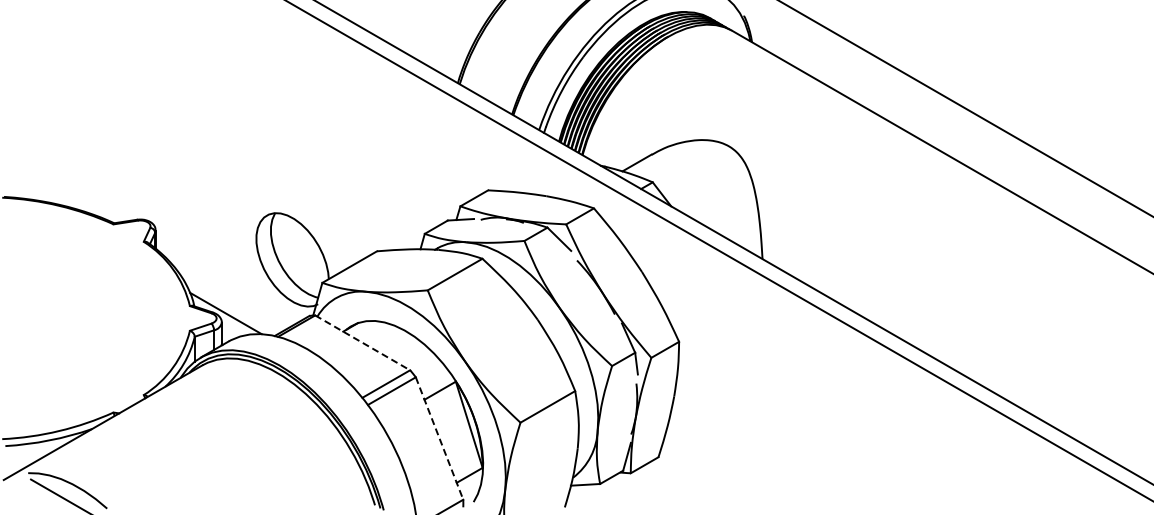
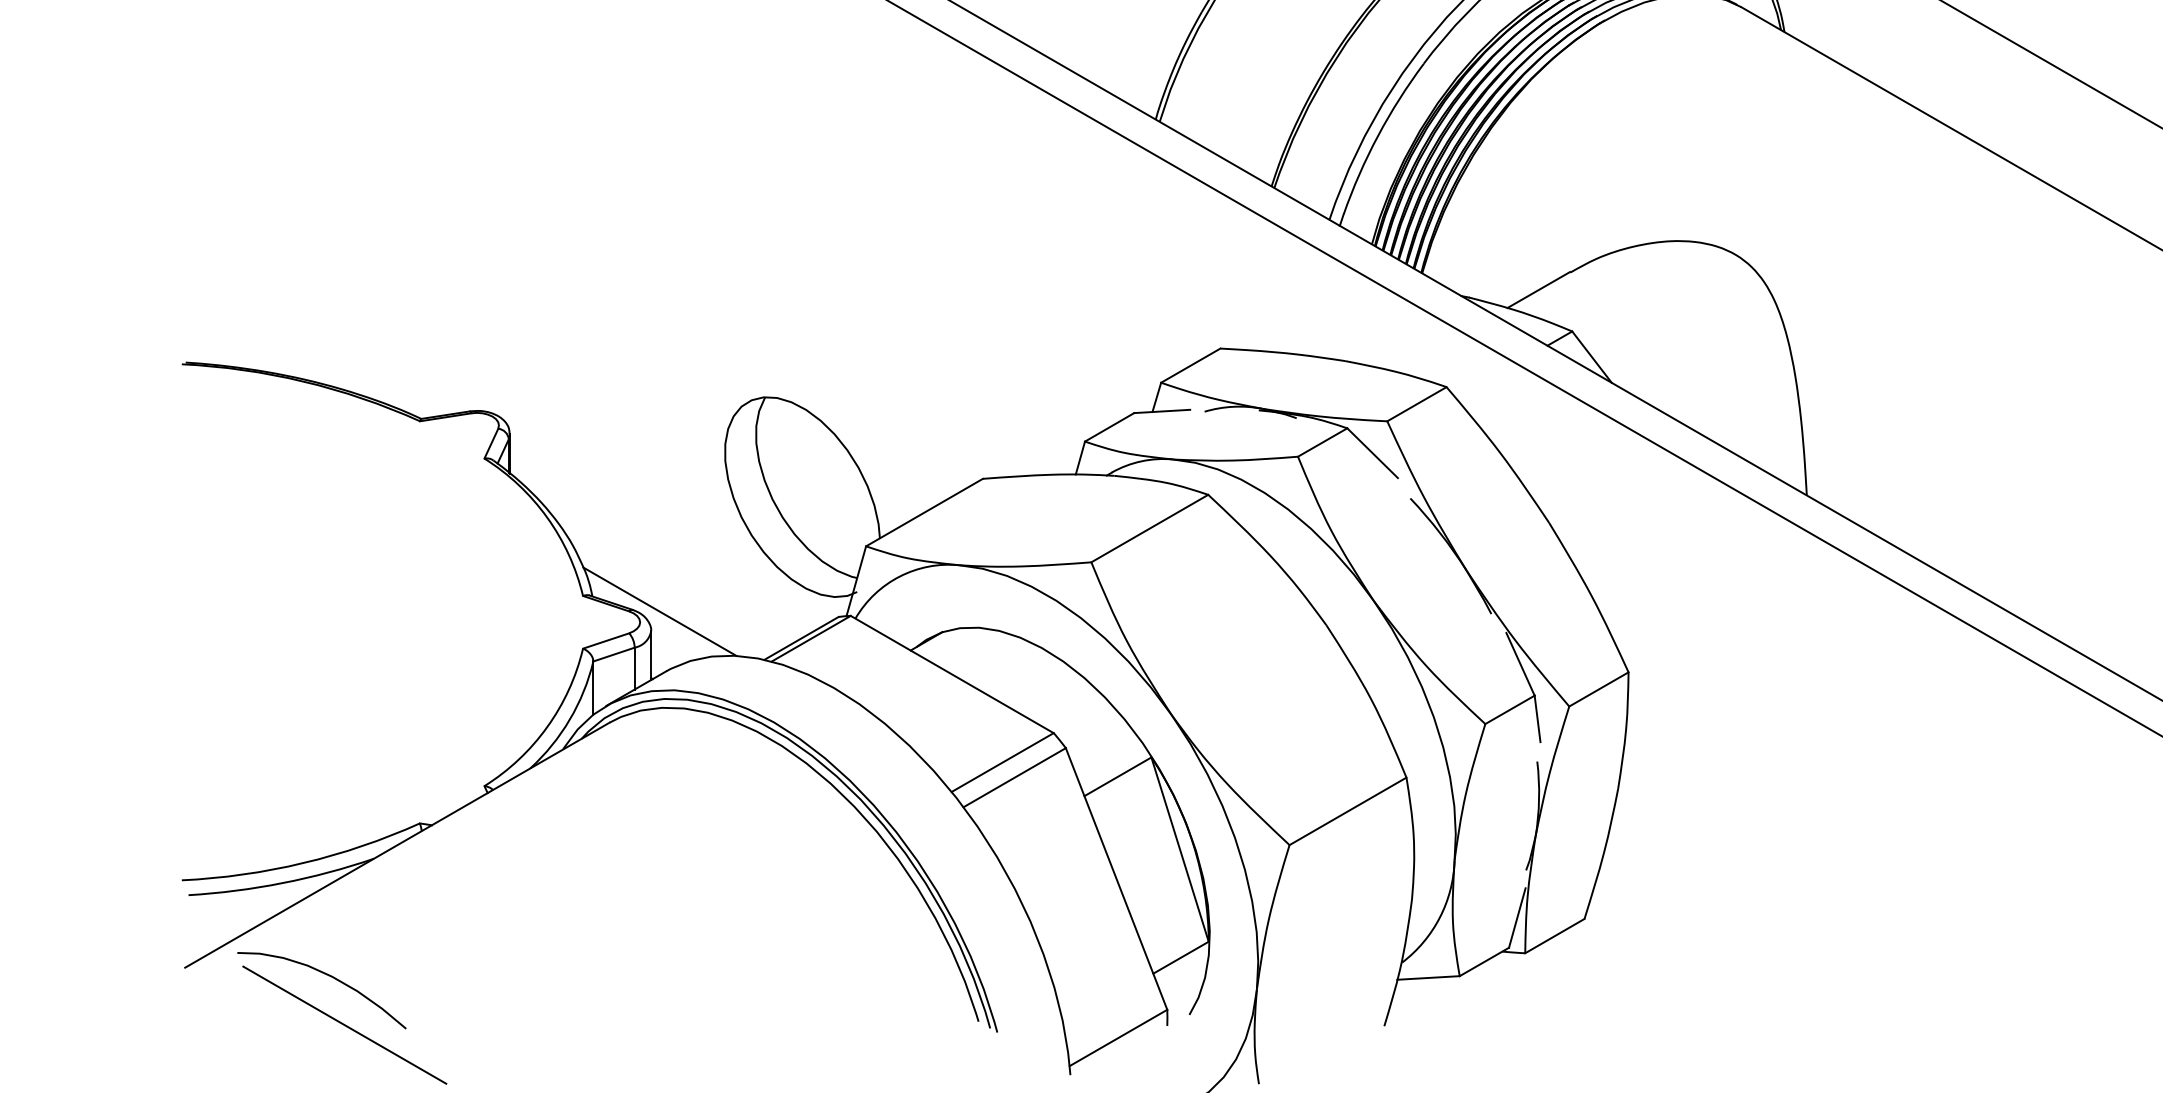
line: (362, 342) -> (951, 673), dashed -> solid
line: (439, 438) -> (1116, 878), dashed -> solid

